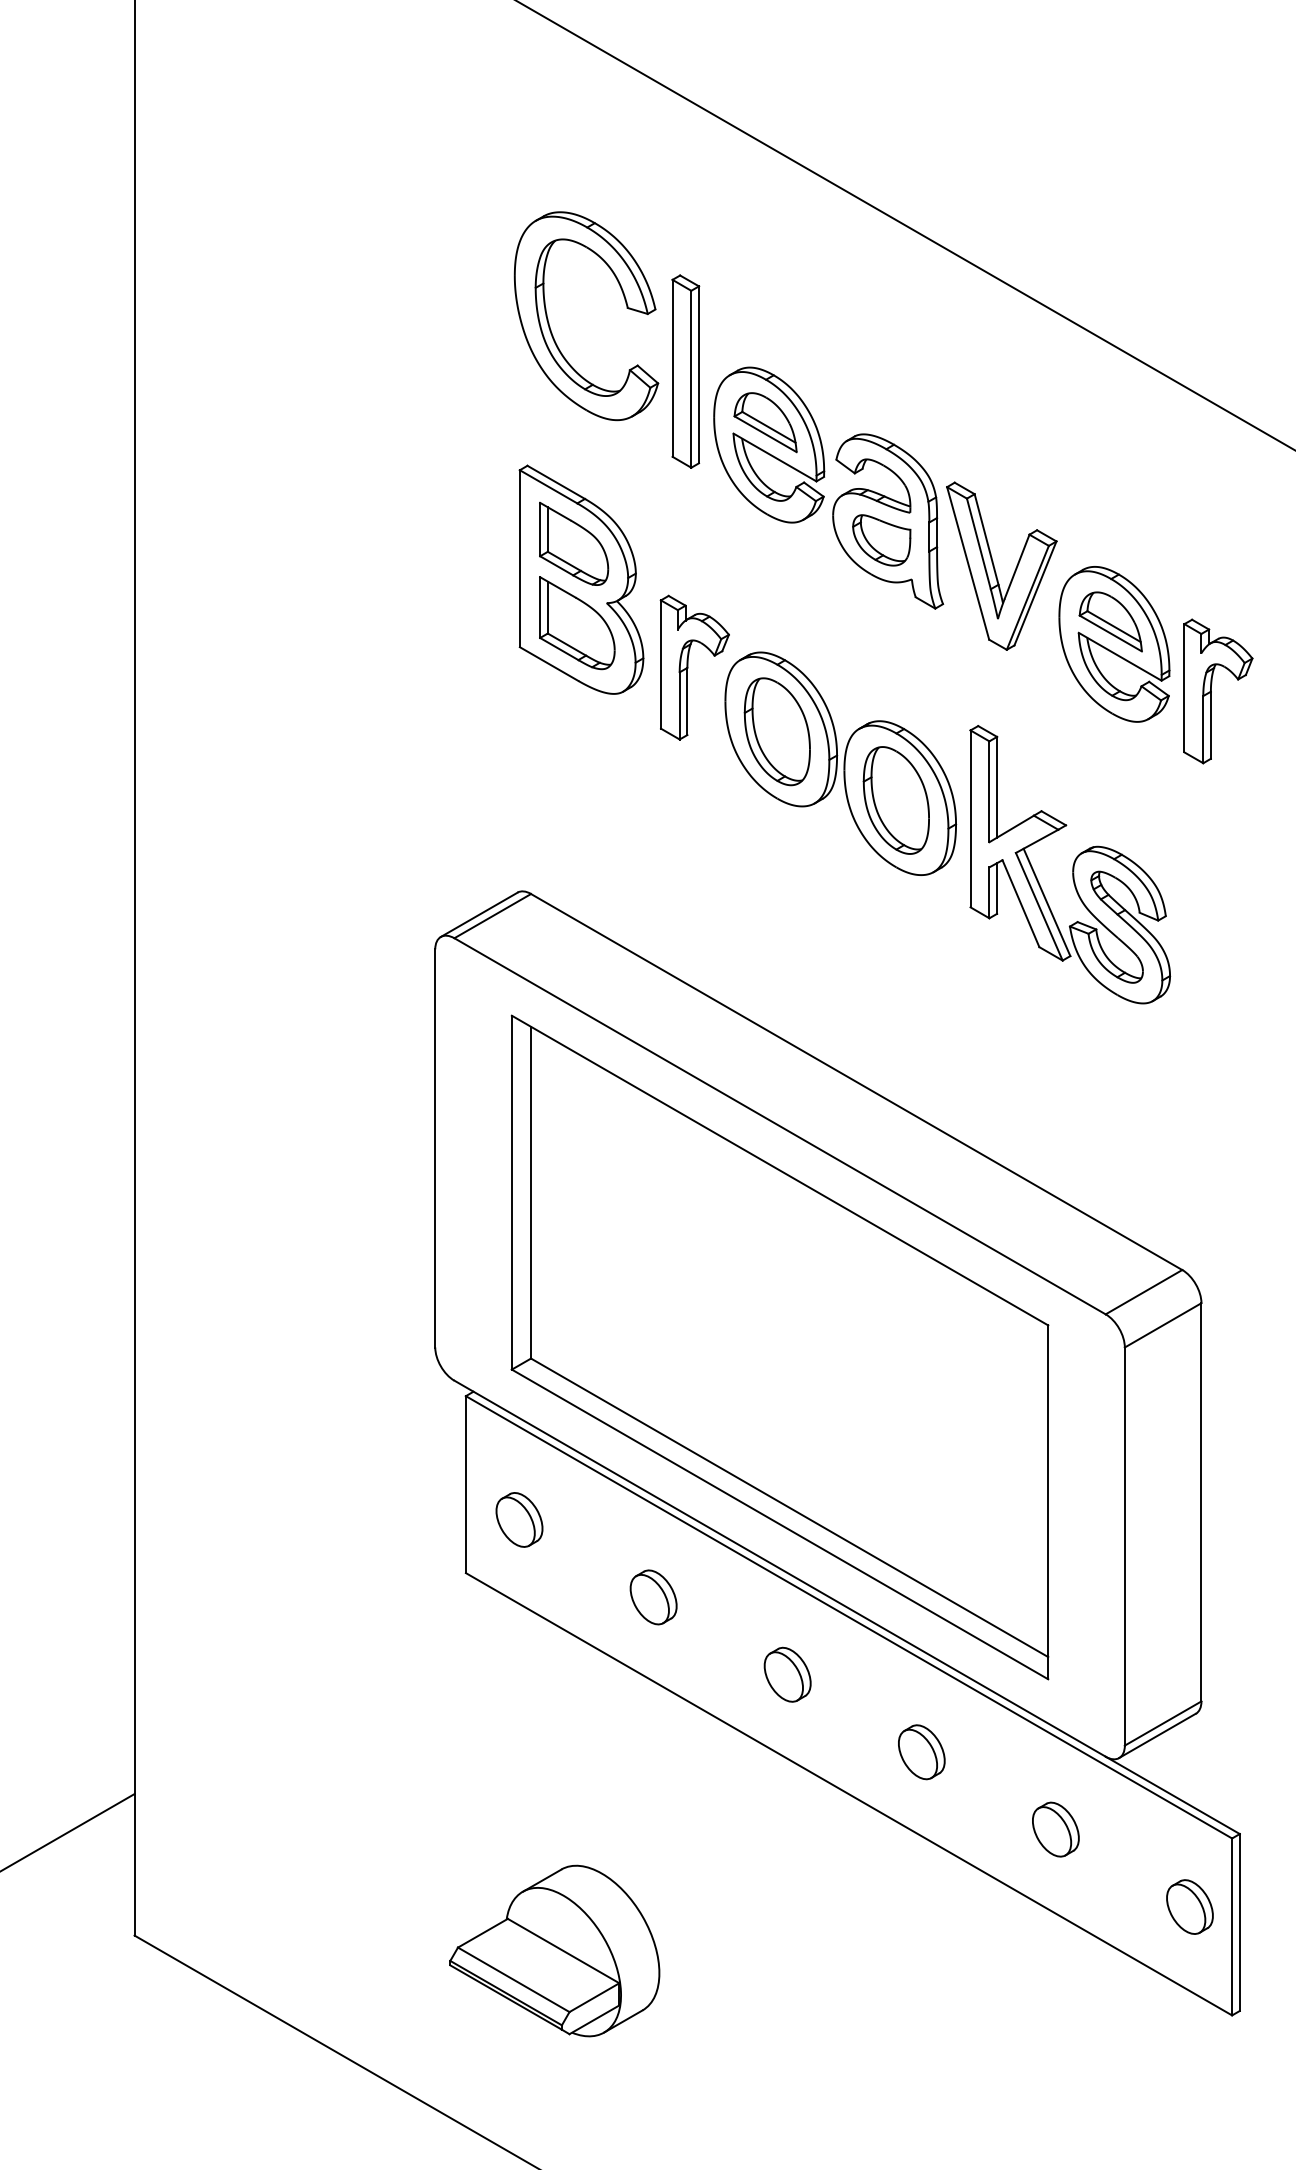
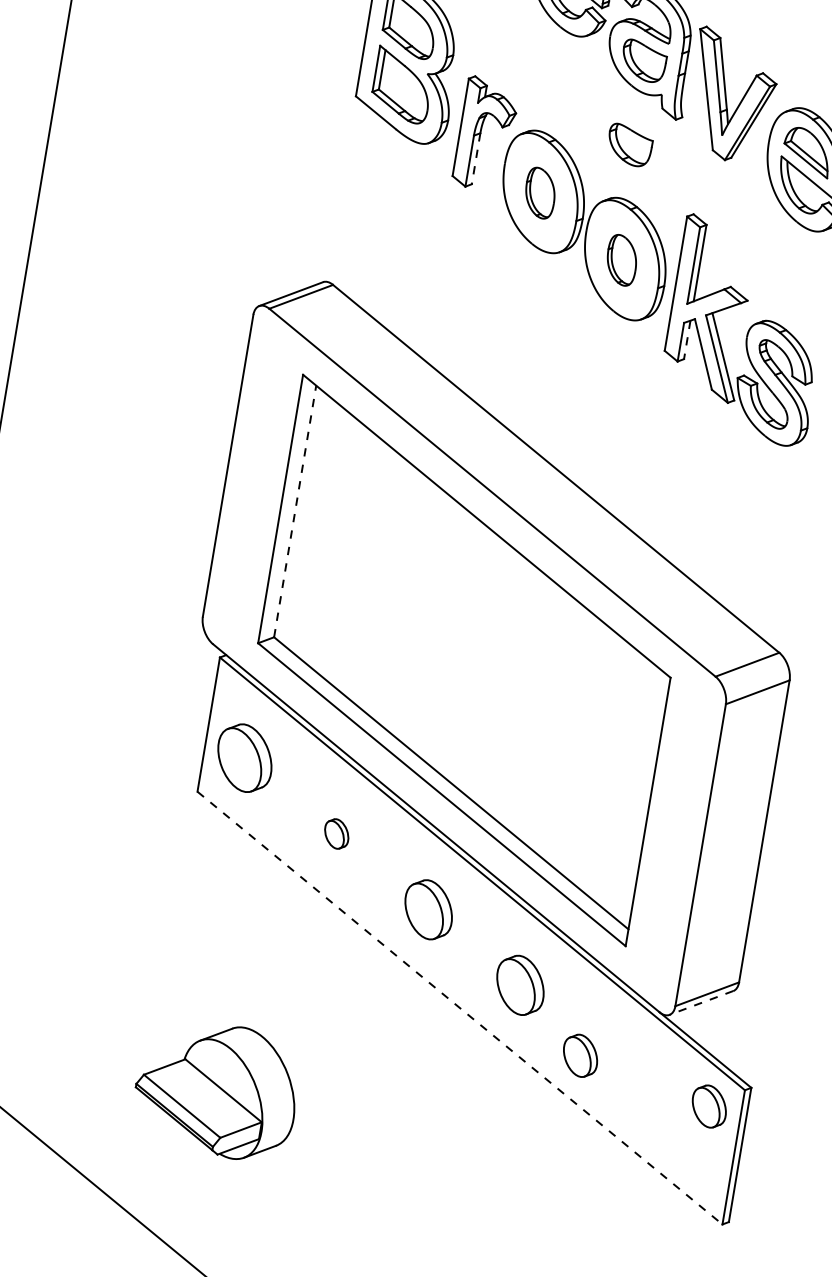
part: (881, 651) -> (629, 145), added
line: (687, 701) -> (476, 158), solid -> dashed
part: (776, 731) -> (539, 192), size x0.6
part: (895, 800) -> (621, 260), size x0.6
line: (997, 889) -> (687, 340), solid -> dashed
line: (531, 1192) -> (295, 511), solid -> dashed
part: (519, 1519) -> (244, 757), size x1.6
part: (653, 1597) -> (336, 834), size x0.7
part: (787, 1674) -> (428, 909), size x1.4
line: (1157, 1736) -> (701, 1003), solid -> dashed
part: (921, 1752) -> (520, 985), size x1.4
line: (849, 1794) -> (460, 1008), solid -> dashed
part: (1055, 1829) -> (580, 1055), moved
part: (1189, 1906) -> (709, 1106), moved

